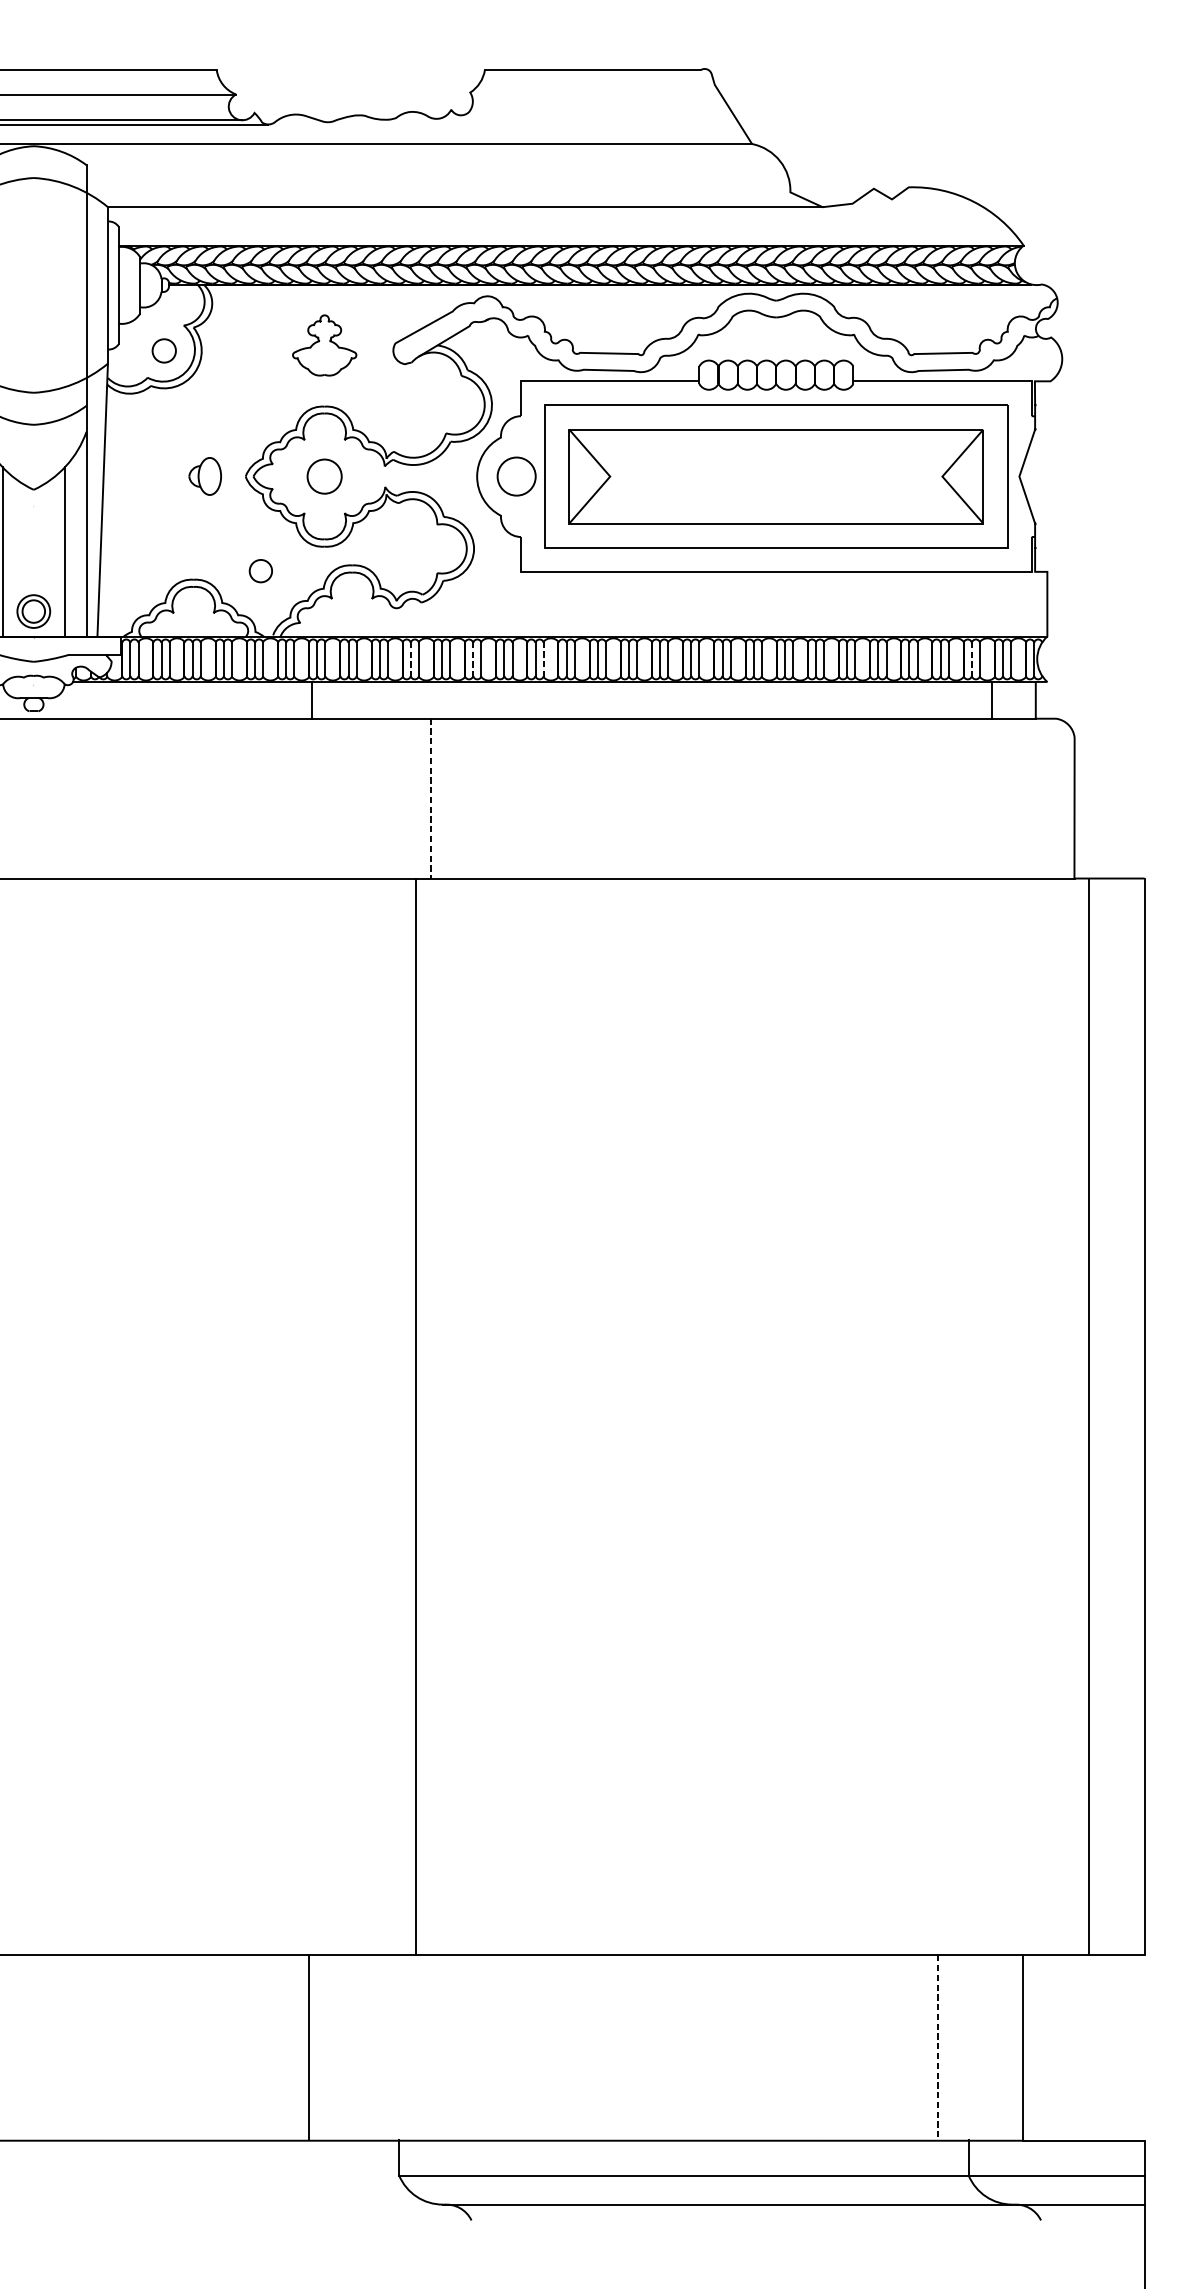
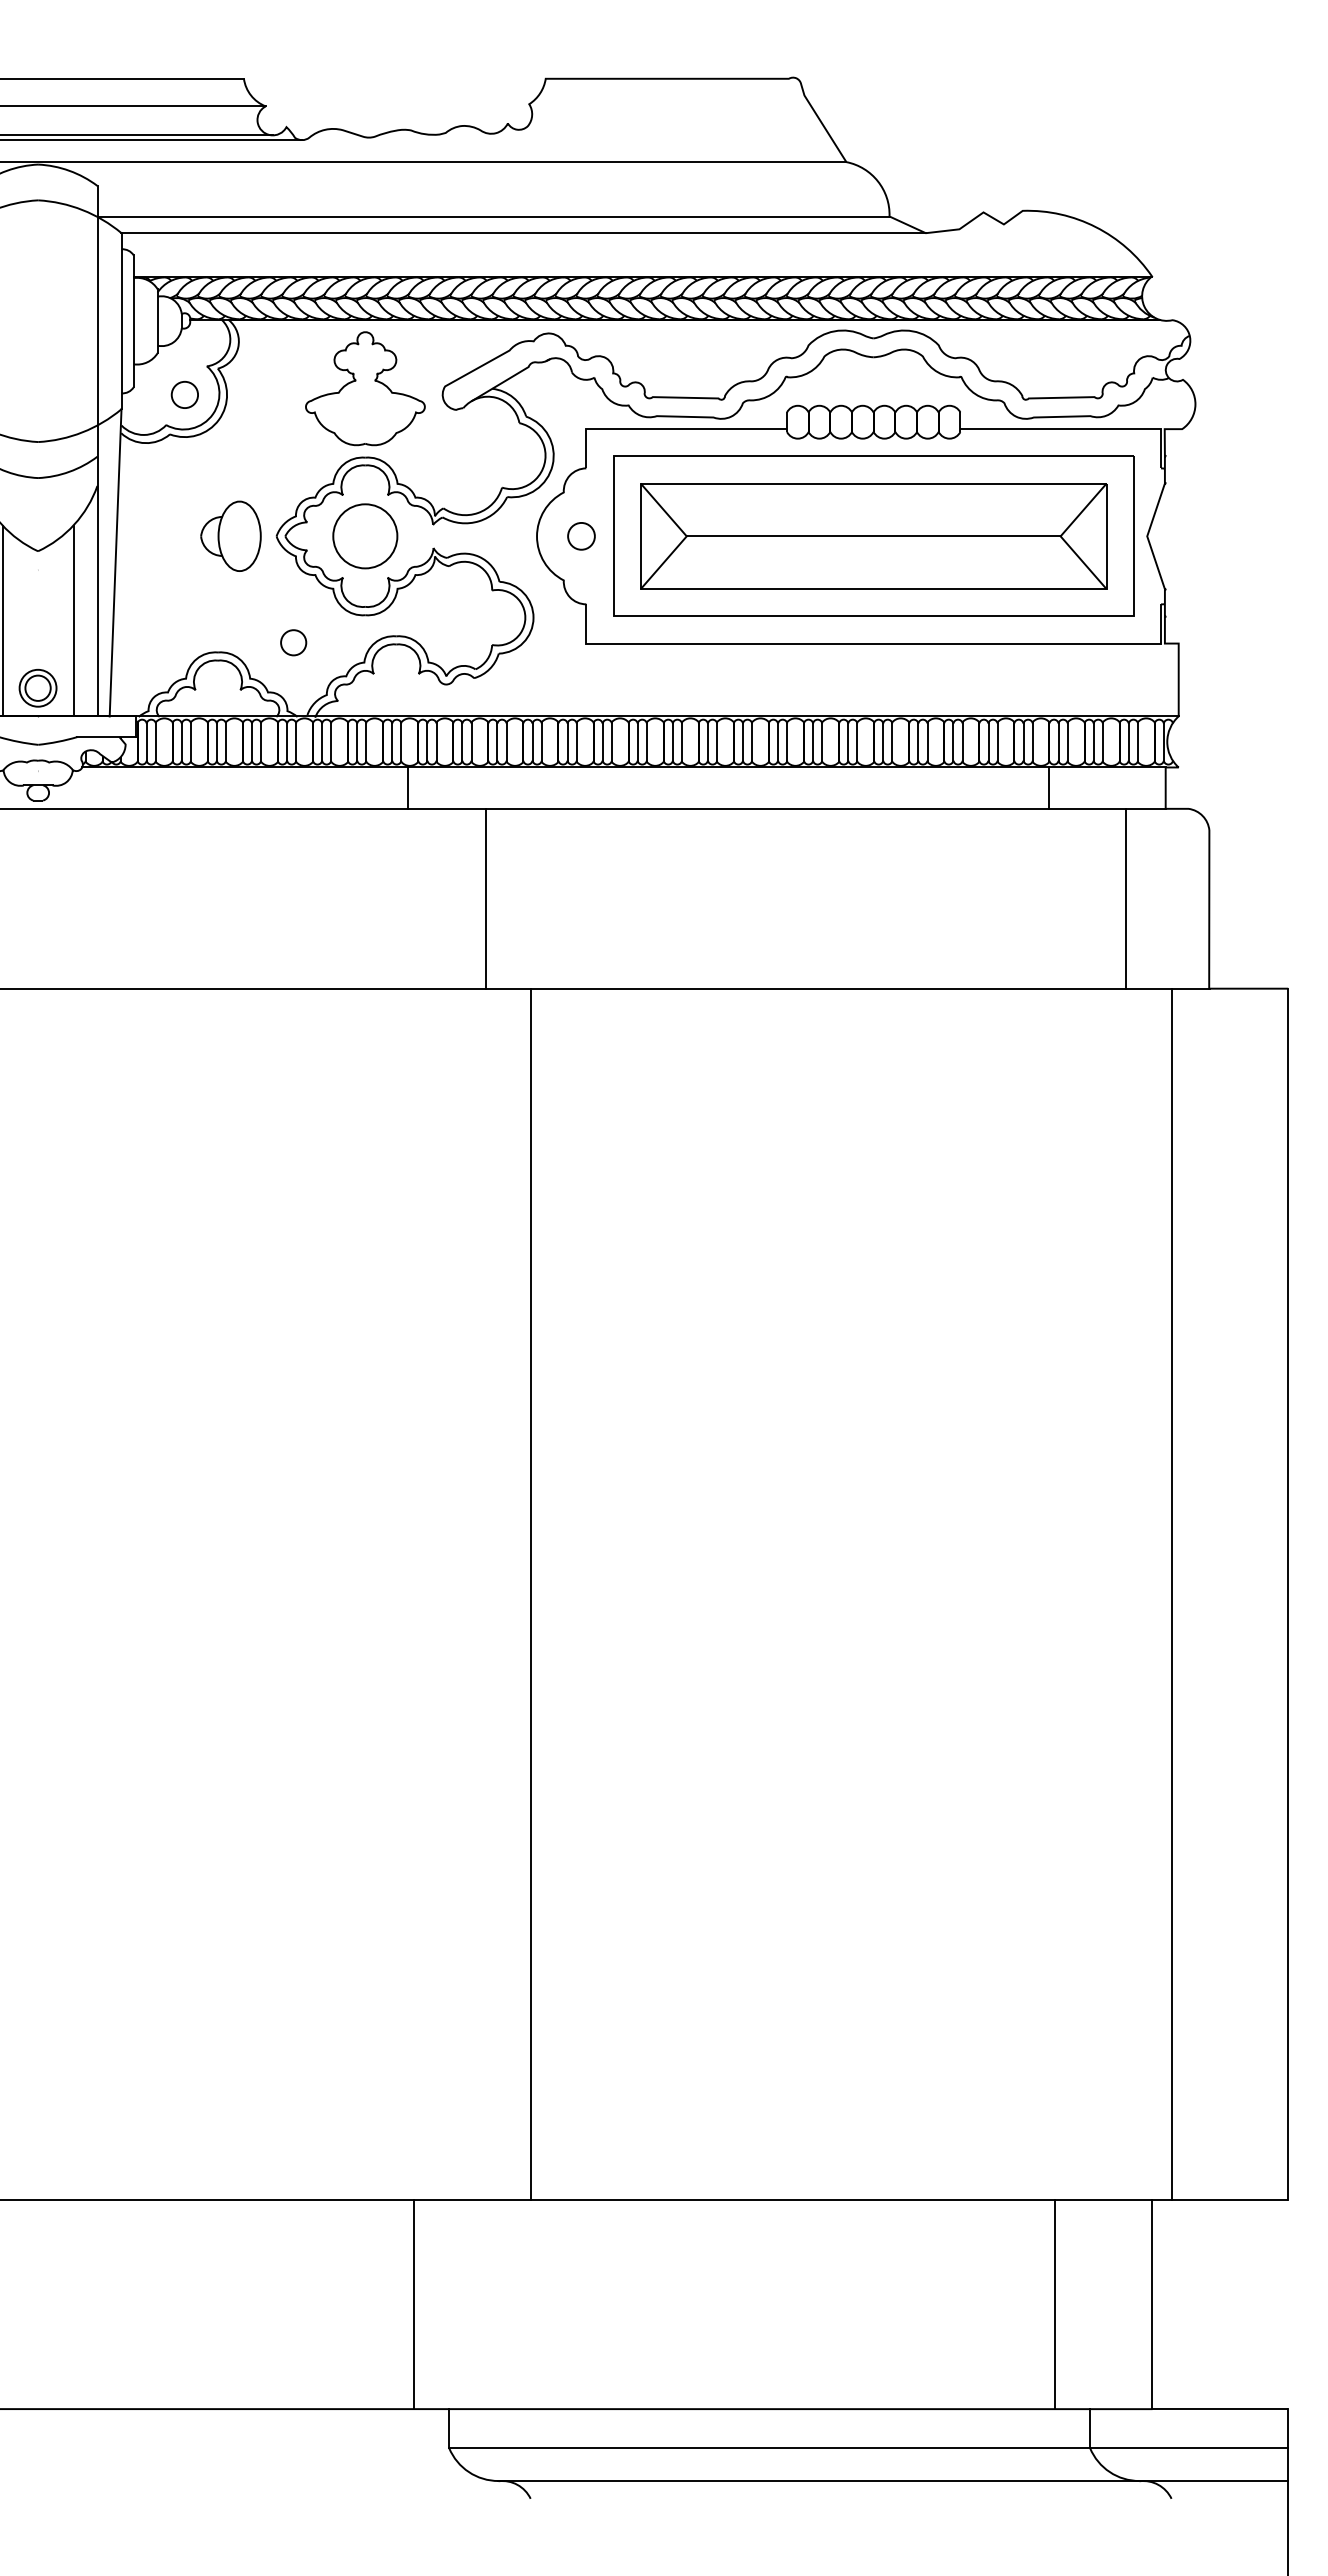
line: (438, 192) -> (493, 216), added
part: (324, 345) -> (365, 388), size x1.67
part: (204, 475) -> (230, 535), size x1.67
circle: (516, 475) -> (581, 535), size x0.62
circle: (324, 476) -> (365, 536), size x1.67
line: (776, 476) -> (873, 536), added
line: (410, 659) -> (462, 742), dashed -> solid
line: (473, 659) -> (532, 742), dashed -> solid
line: (543, 659) -> (611, 742), dashed -> solid
line: (971, 659) -> (1093, 742), dashed -> solid
line: (311, 699) -> (407, 787), moved
line: (992, 699) -> (1048, 787), moved
line: (431, 798) -> (485, 898), dashed -> solid
line: (1000, 798) -> (1126, 898), added
line: (415, 1416) -> (530, 1594), moved
line: (1088, 1416) -> (1171, 1594), moved
line: (309, 2047) -> (414, 2304), moved
line: (937, 2047) -> (1055, 2304), dashed -> solid

